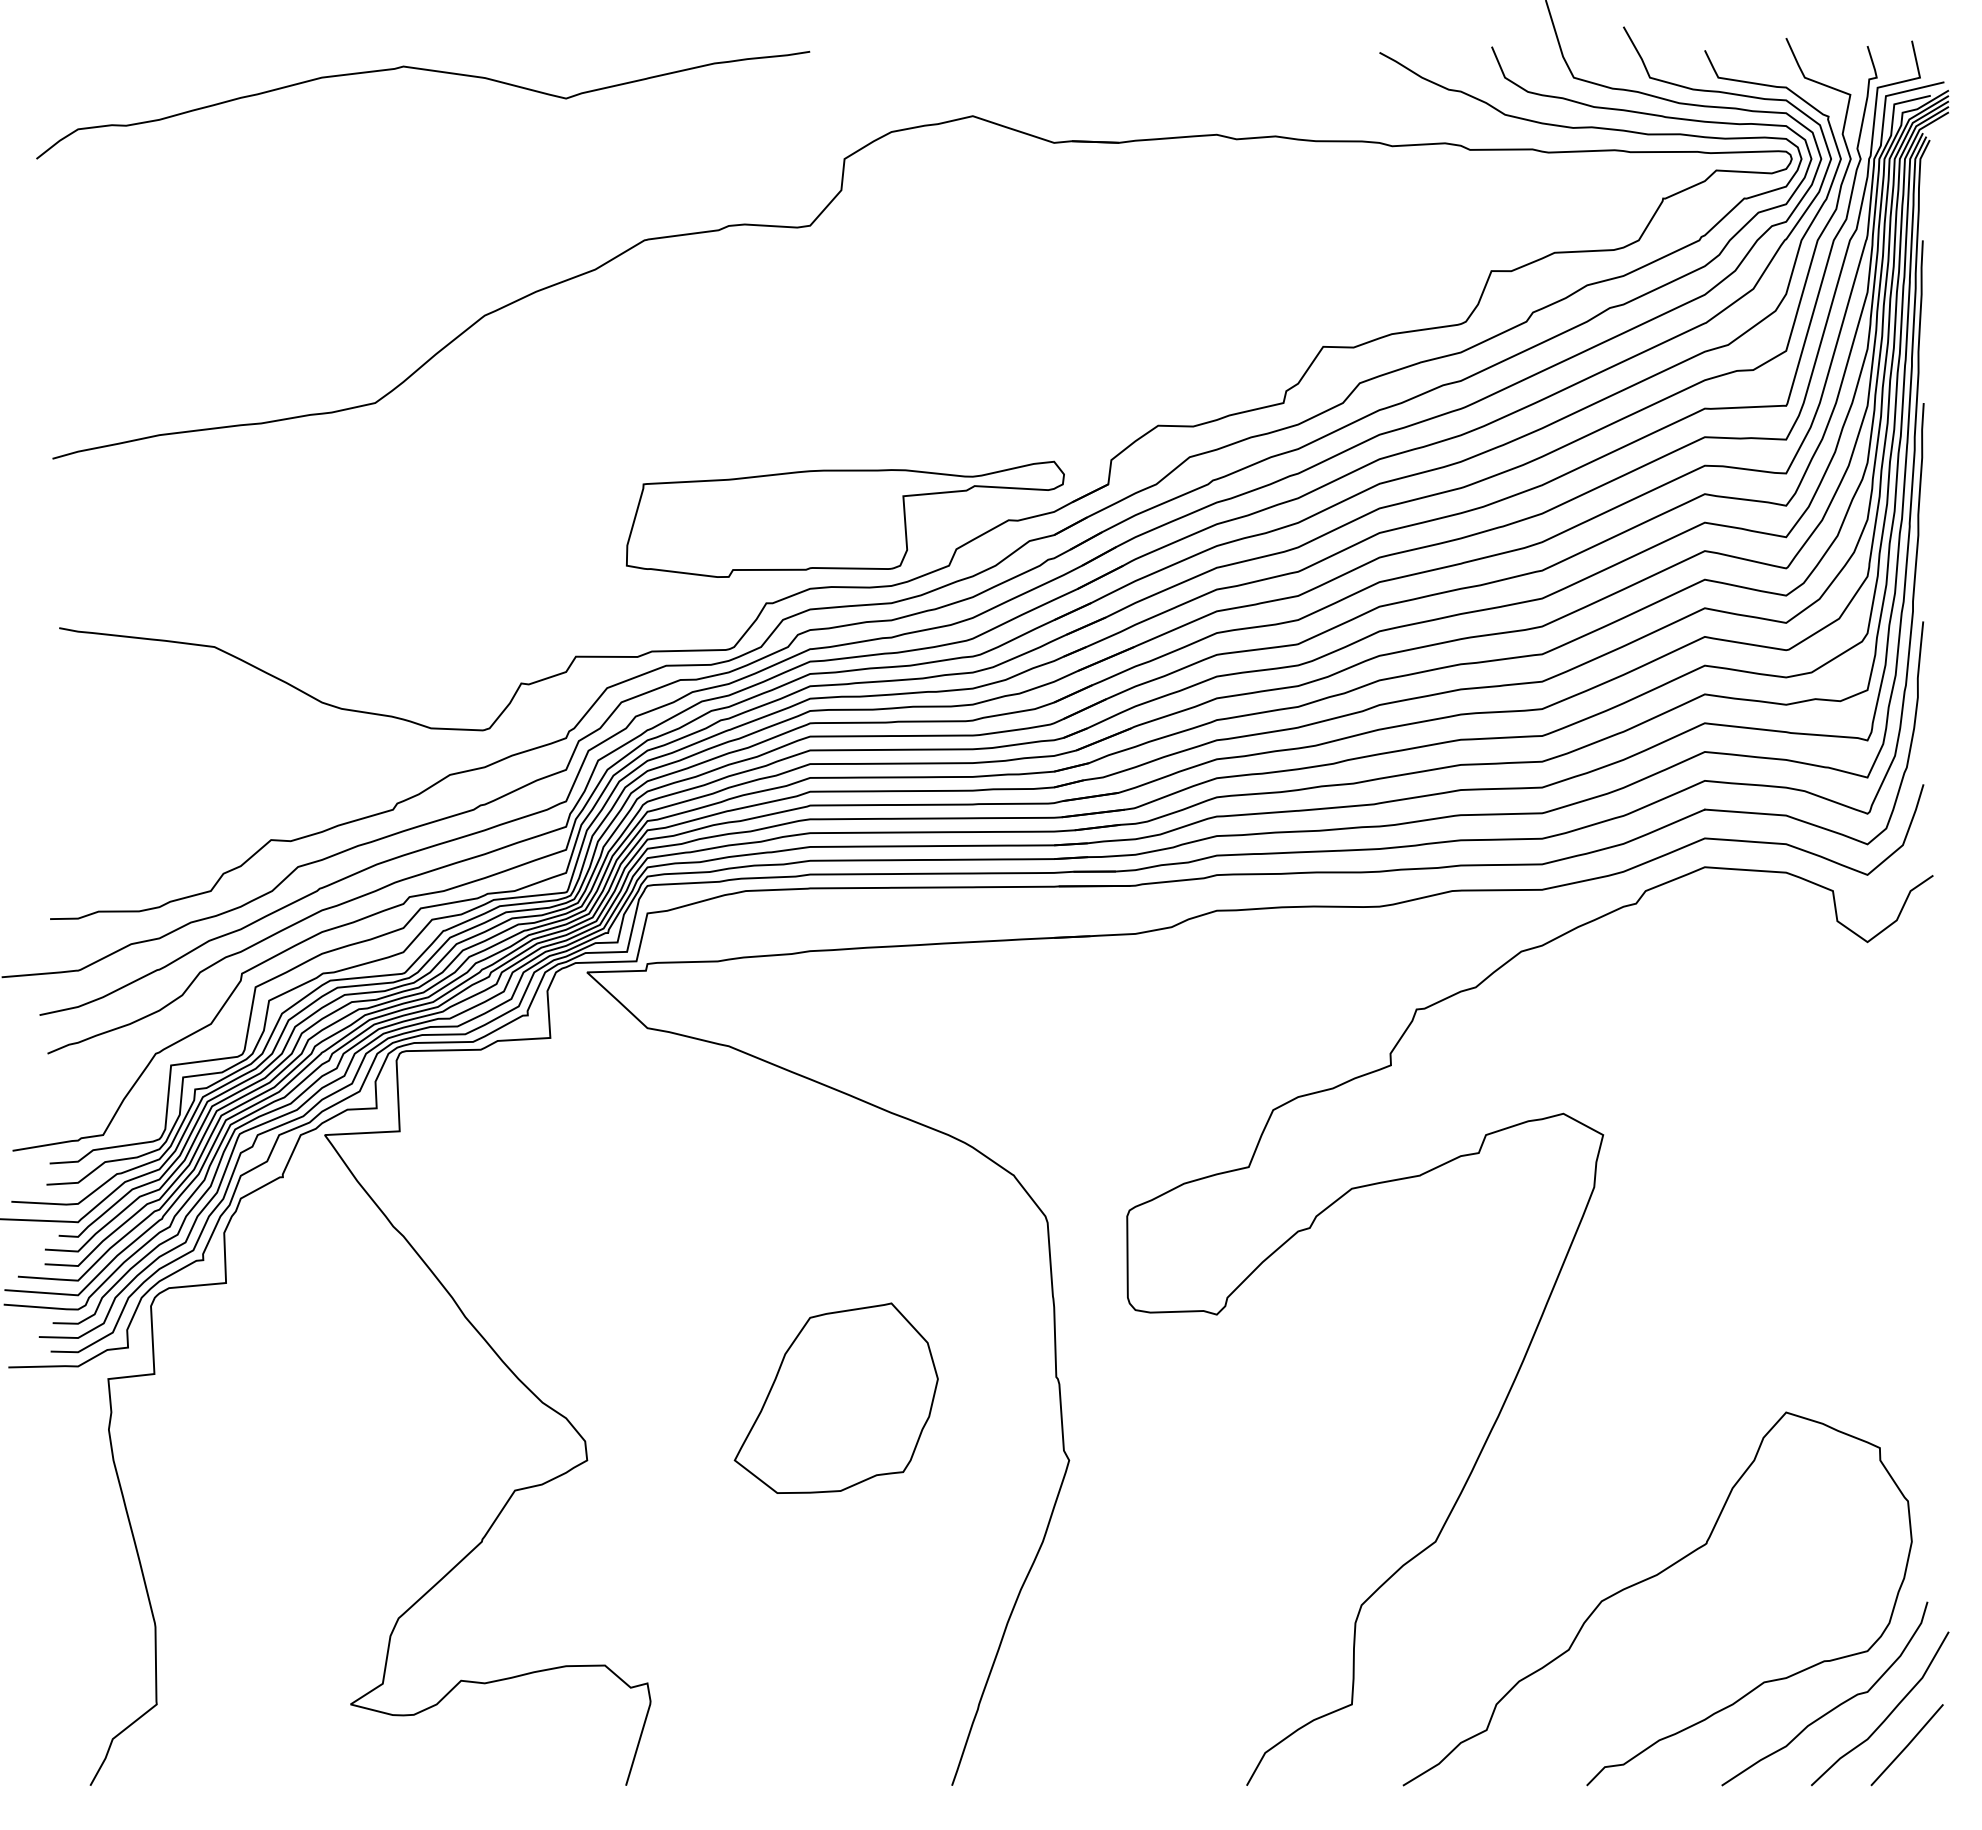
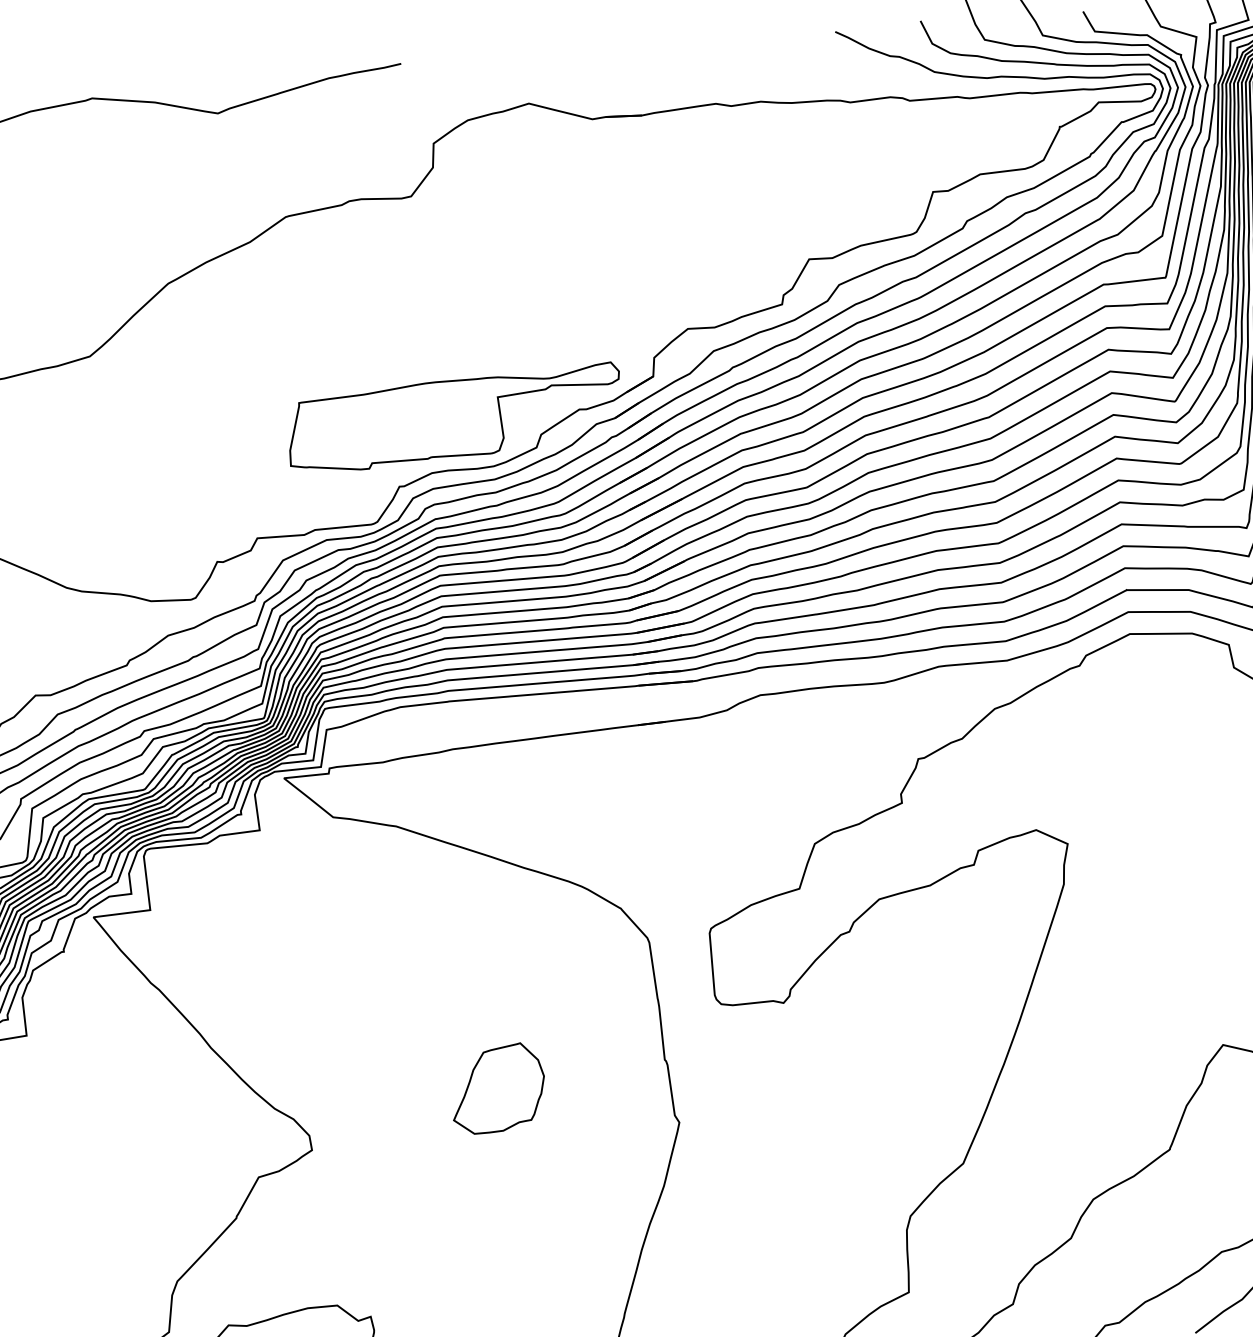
part: (835, 1397) -> (497, 1088), size x0.6

